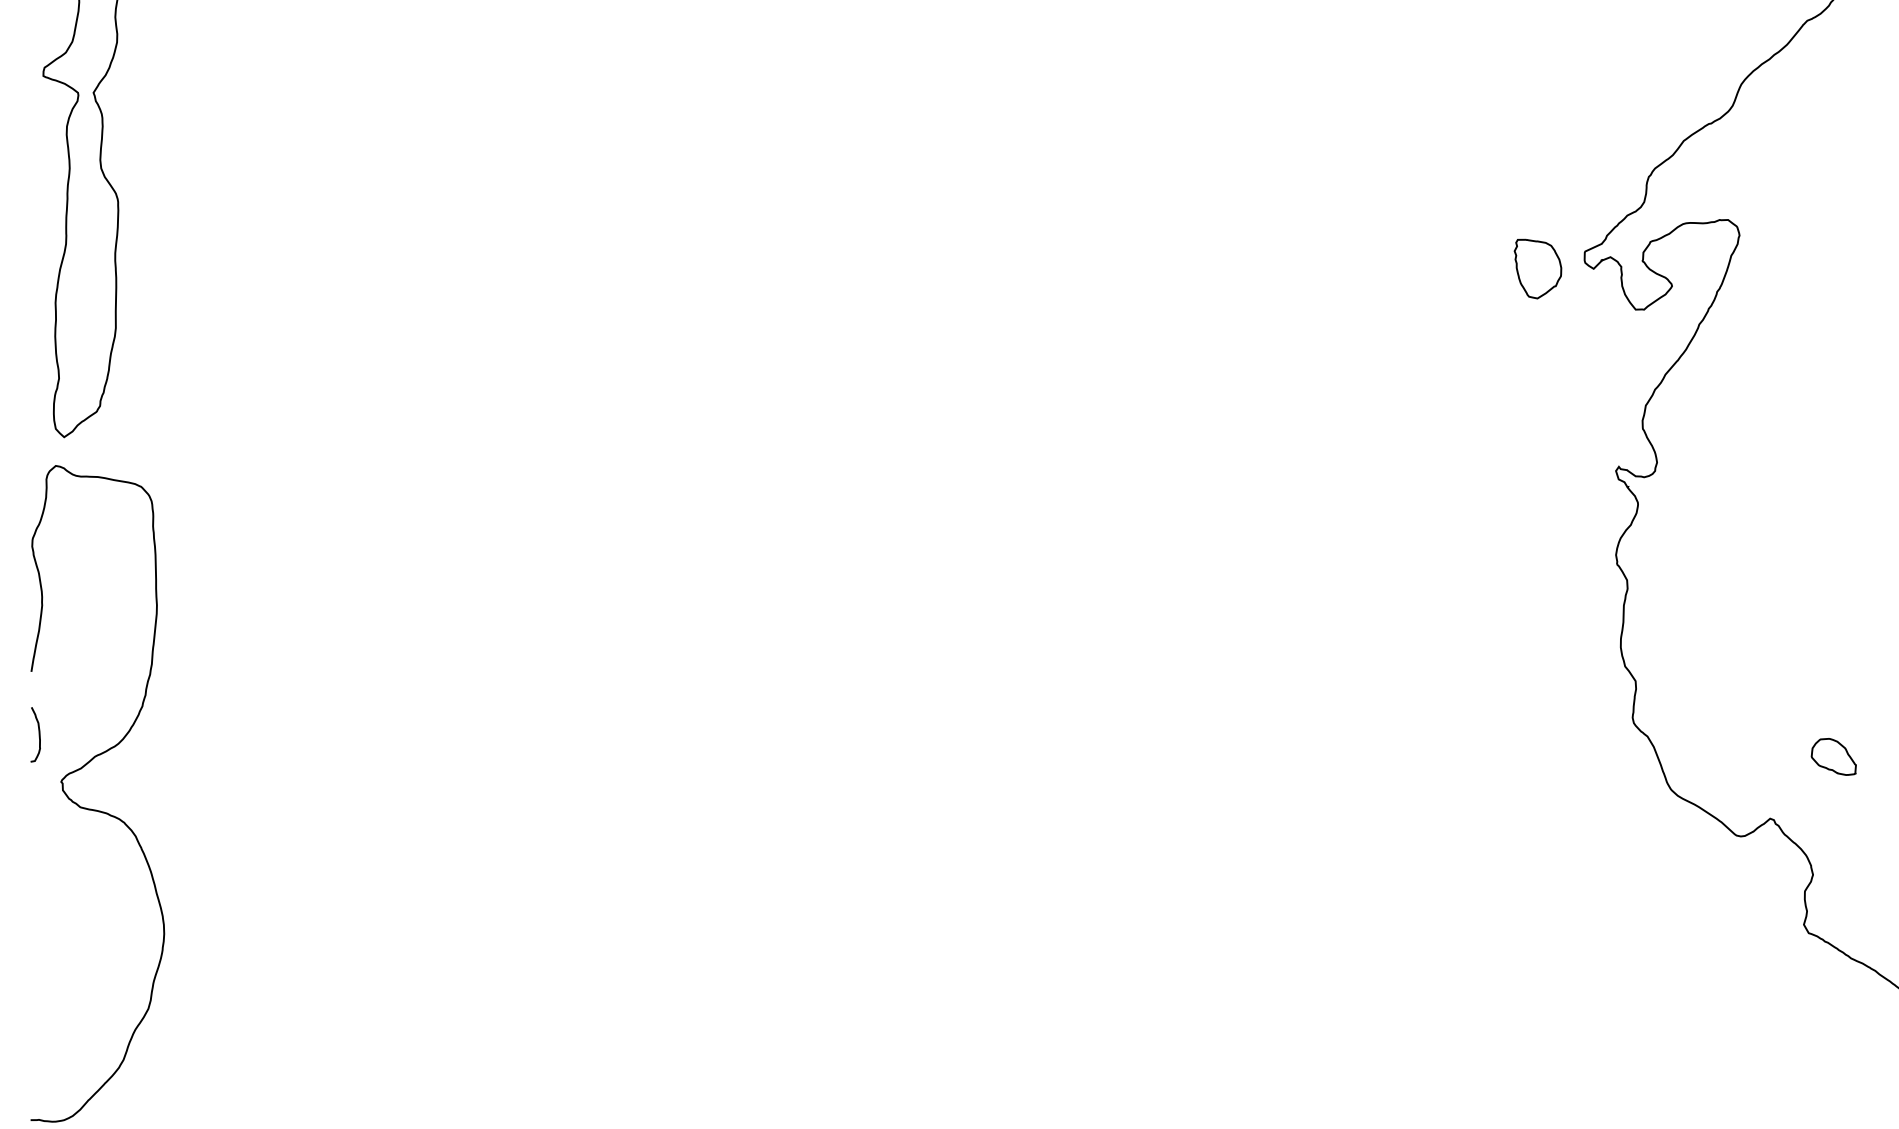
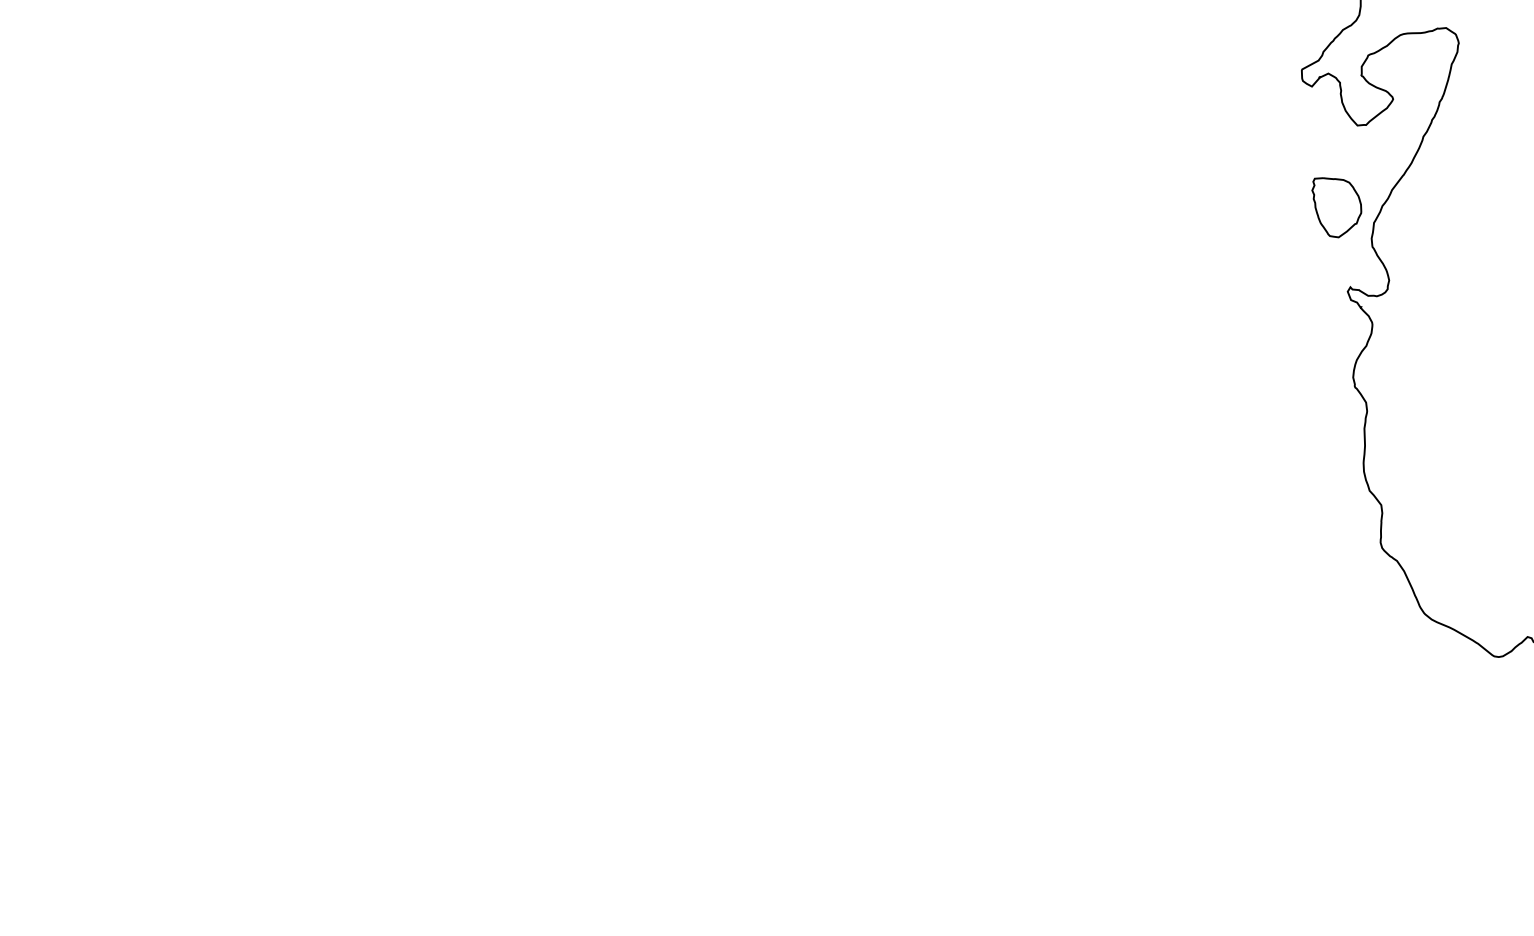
part: (1537, 268) -> (1336, 206), moved

